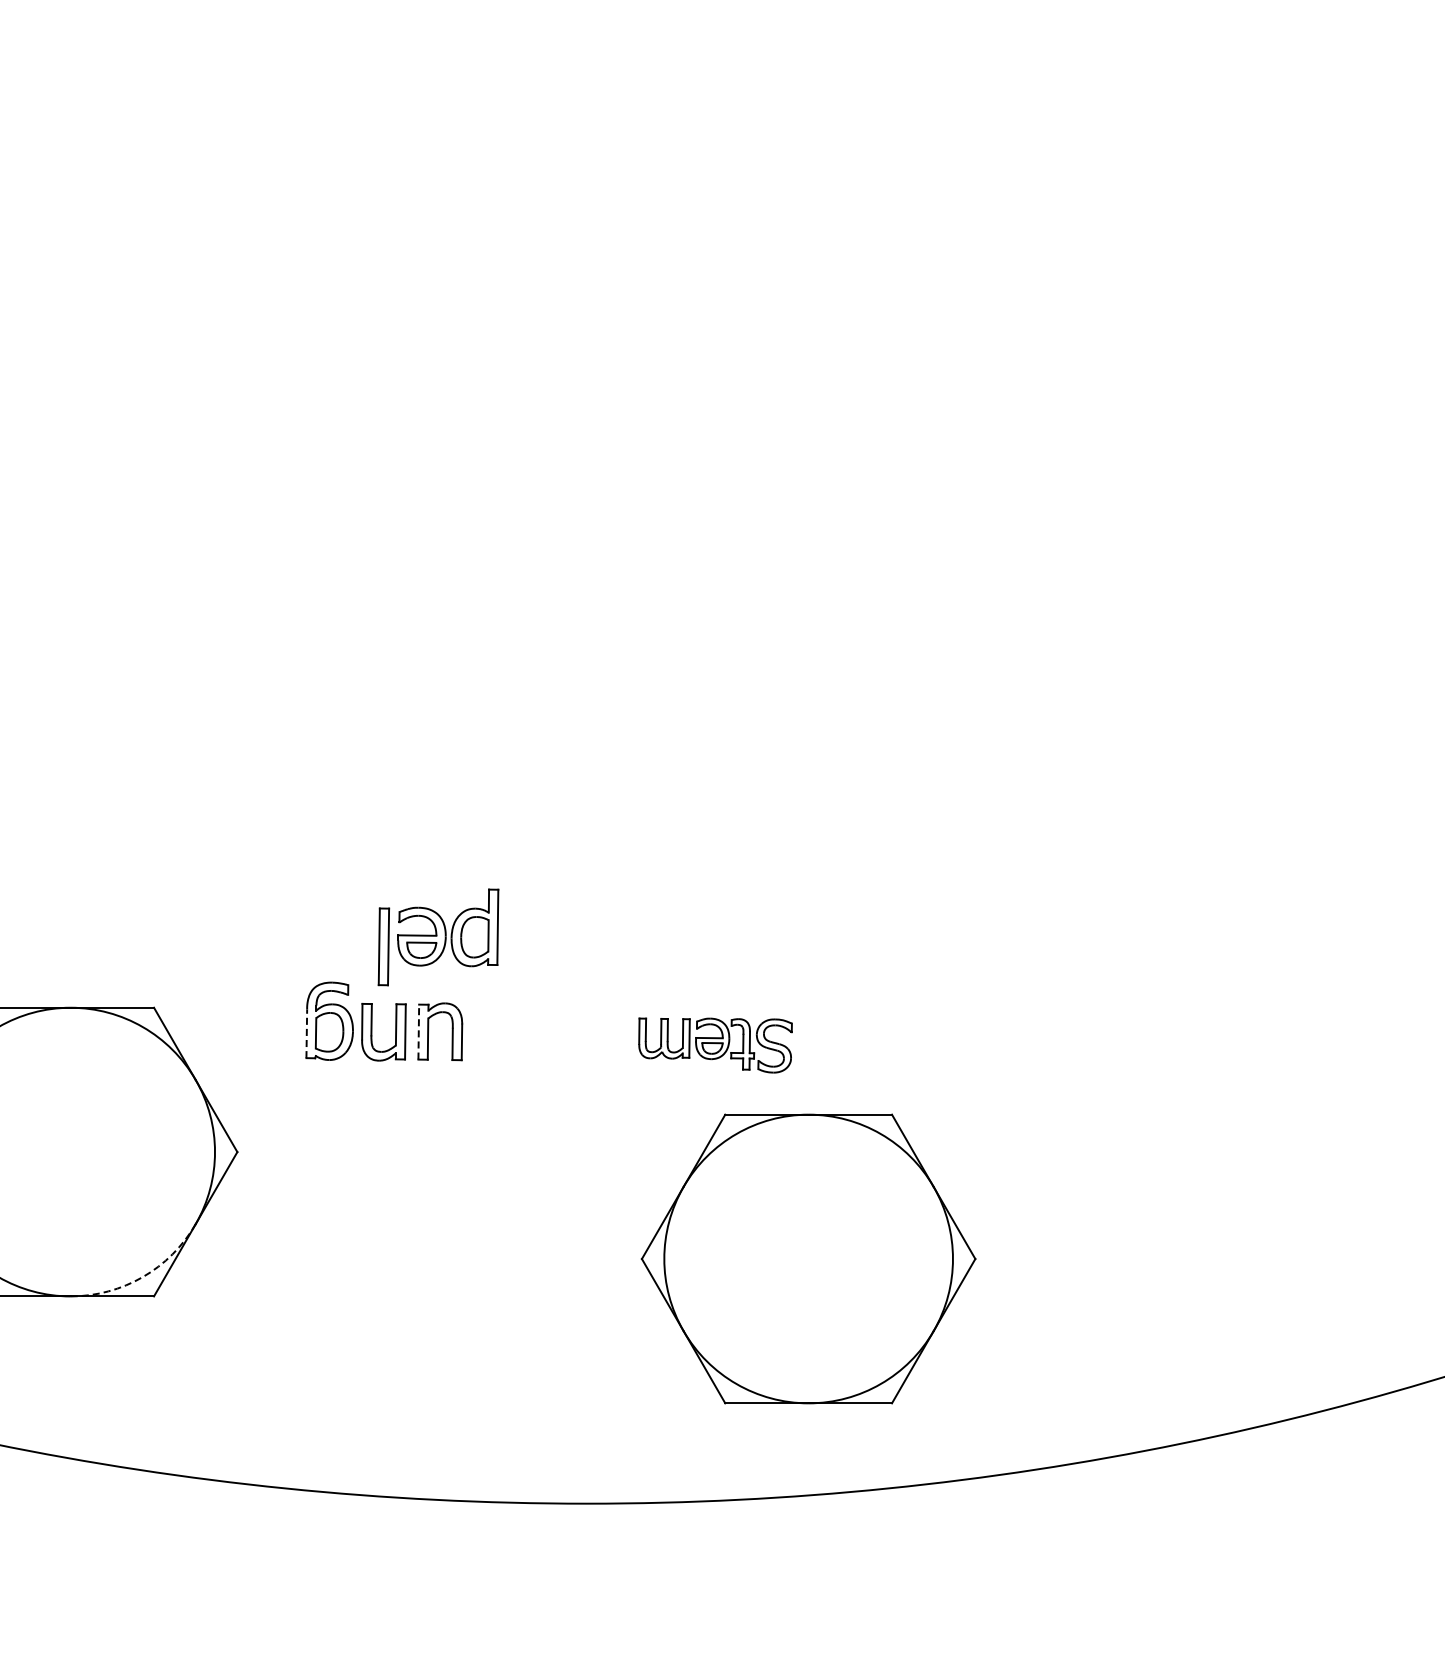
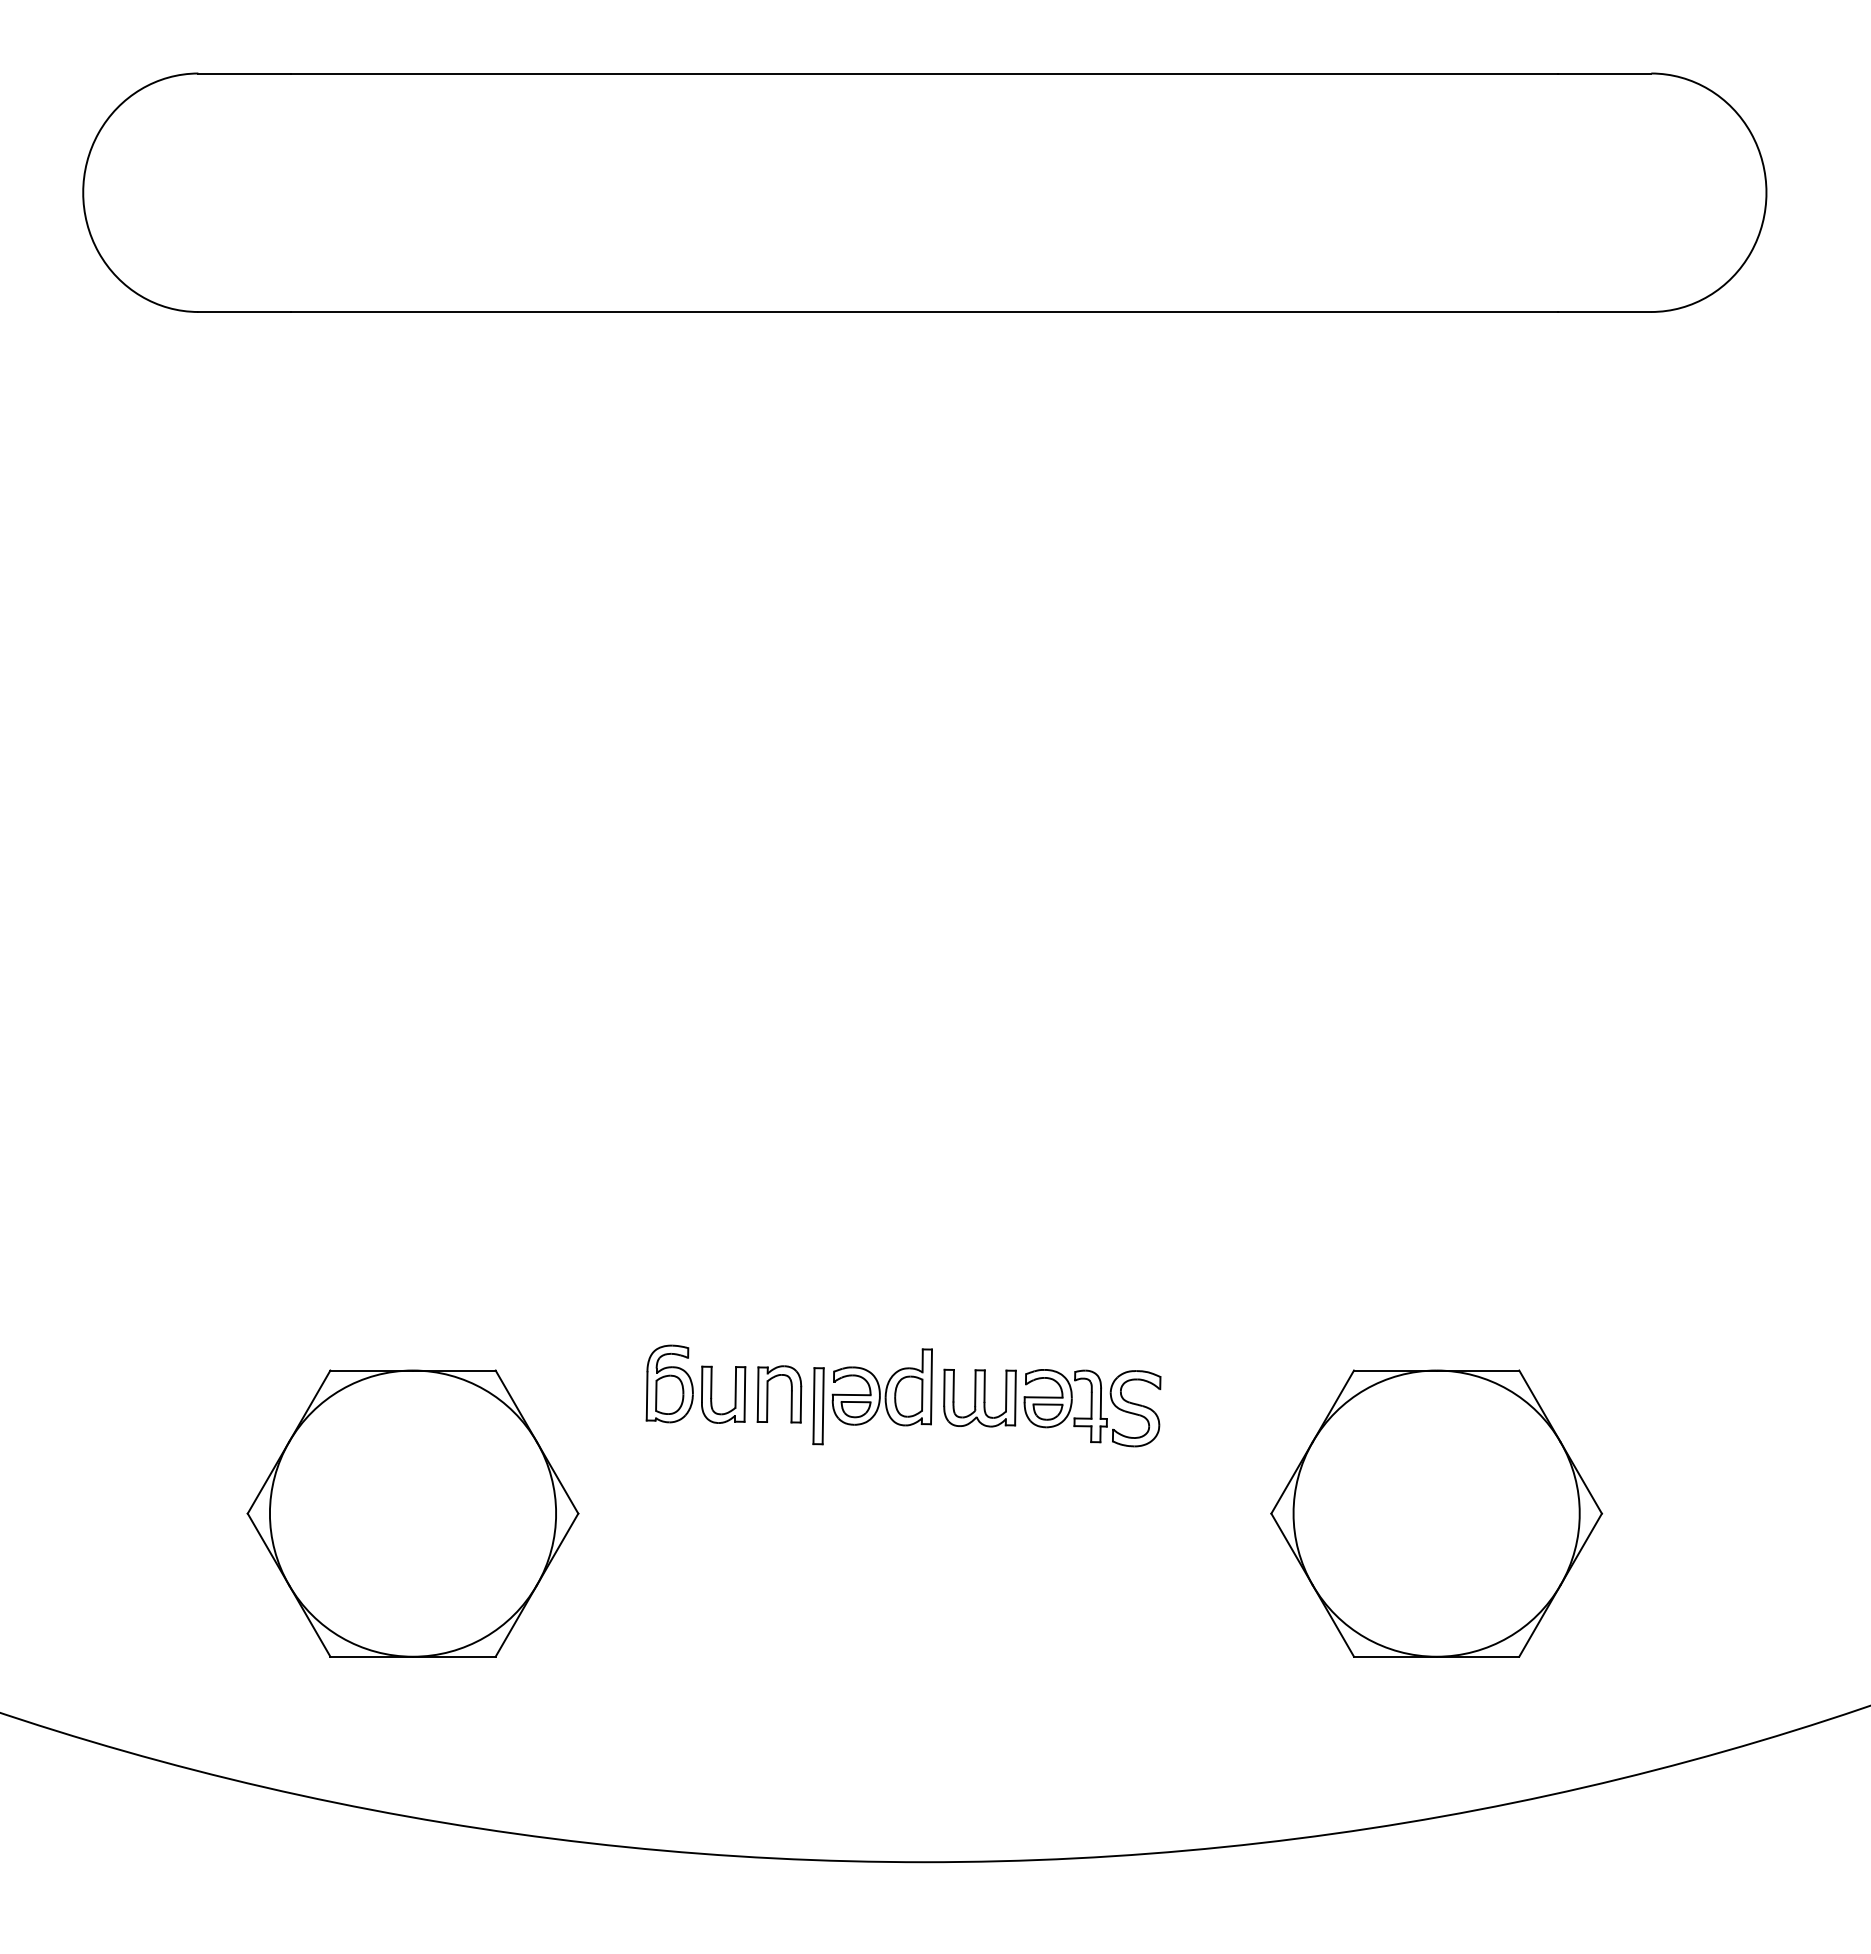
part: (438, 937) -> (872, 1396), moved
line: (419, 1031) -> (758, 1394), dashed -> solid
line: (307, 1032) -> (647, 1395), dashed -> solid
part: (715, 1045) -> (1052, 1407), size x1.43
part: (808, 1258) -> (1436, 1513), moved
arc: (142, 1277) -> (484, 1637), dashed -> solid

